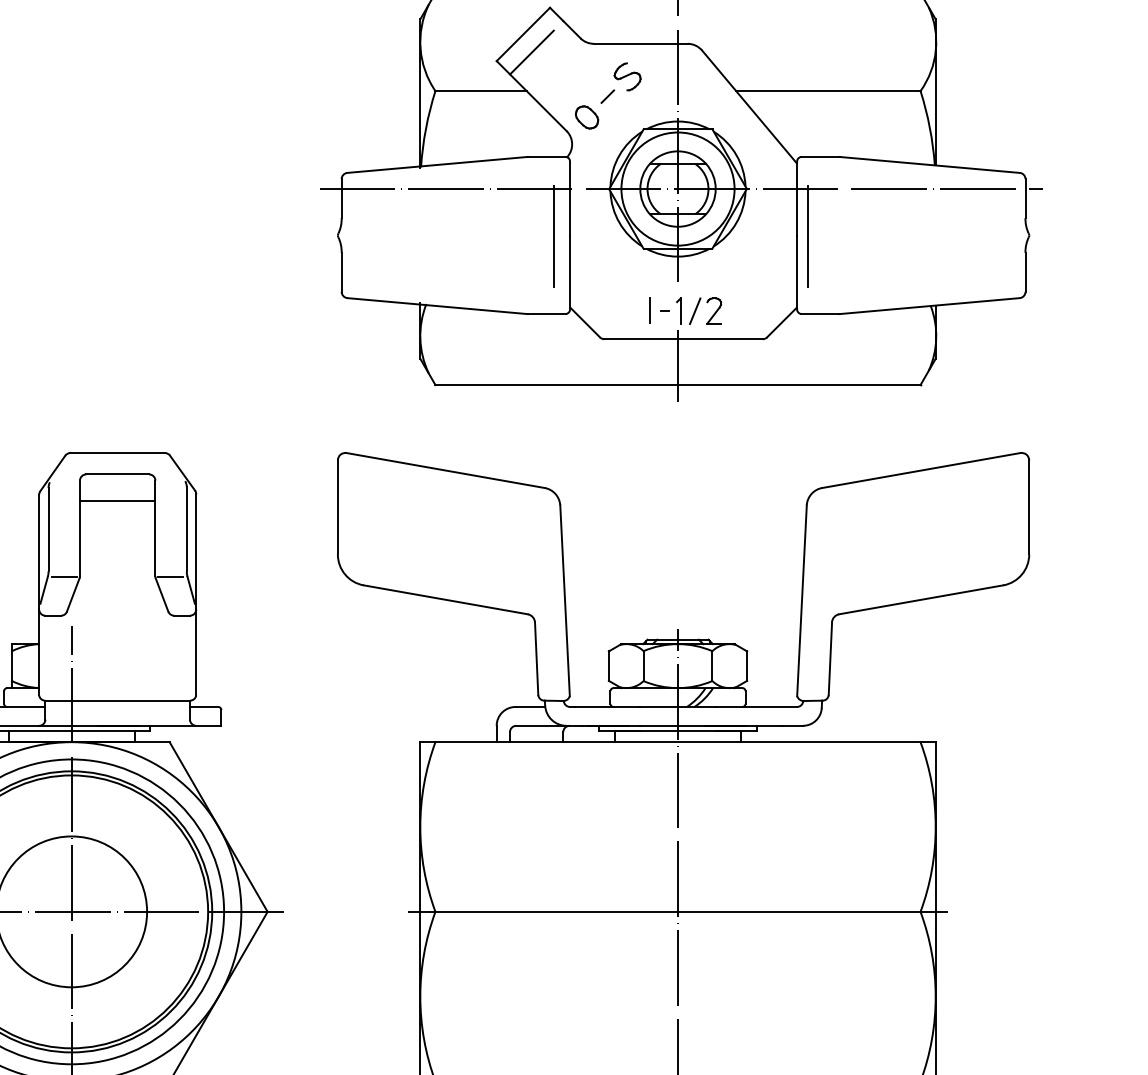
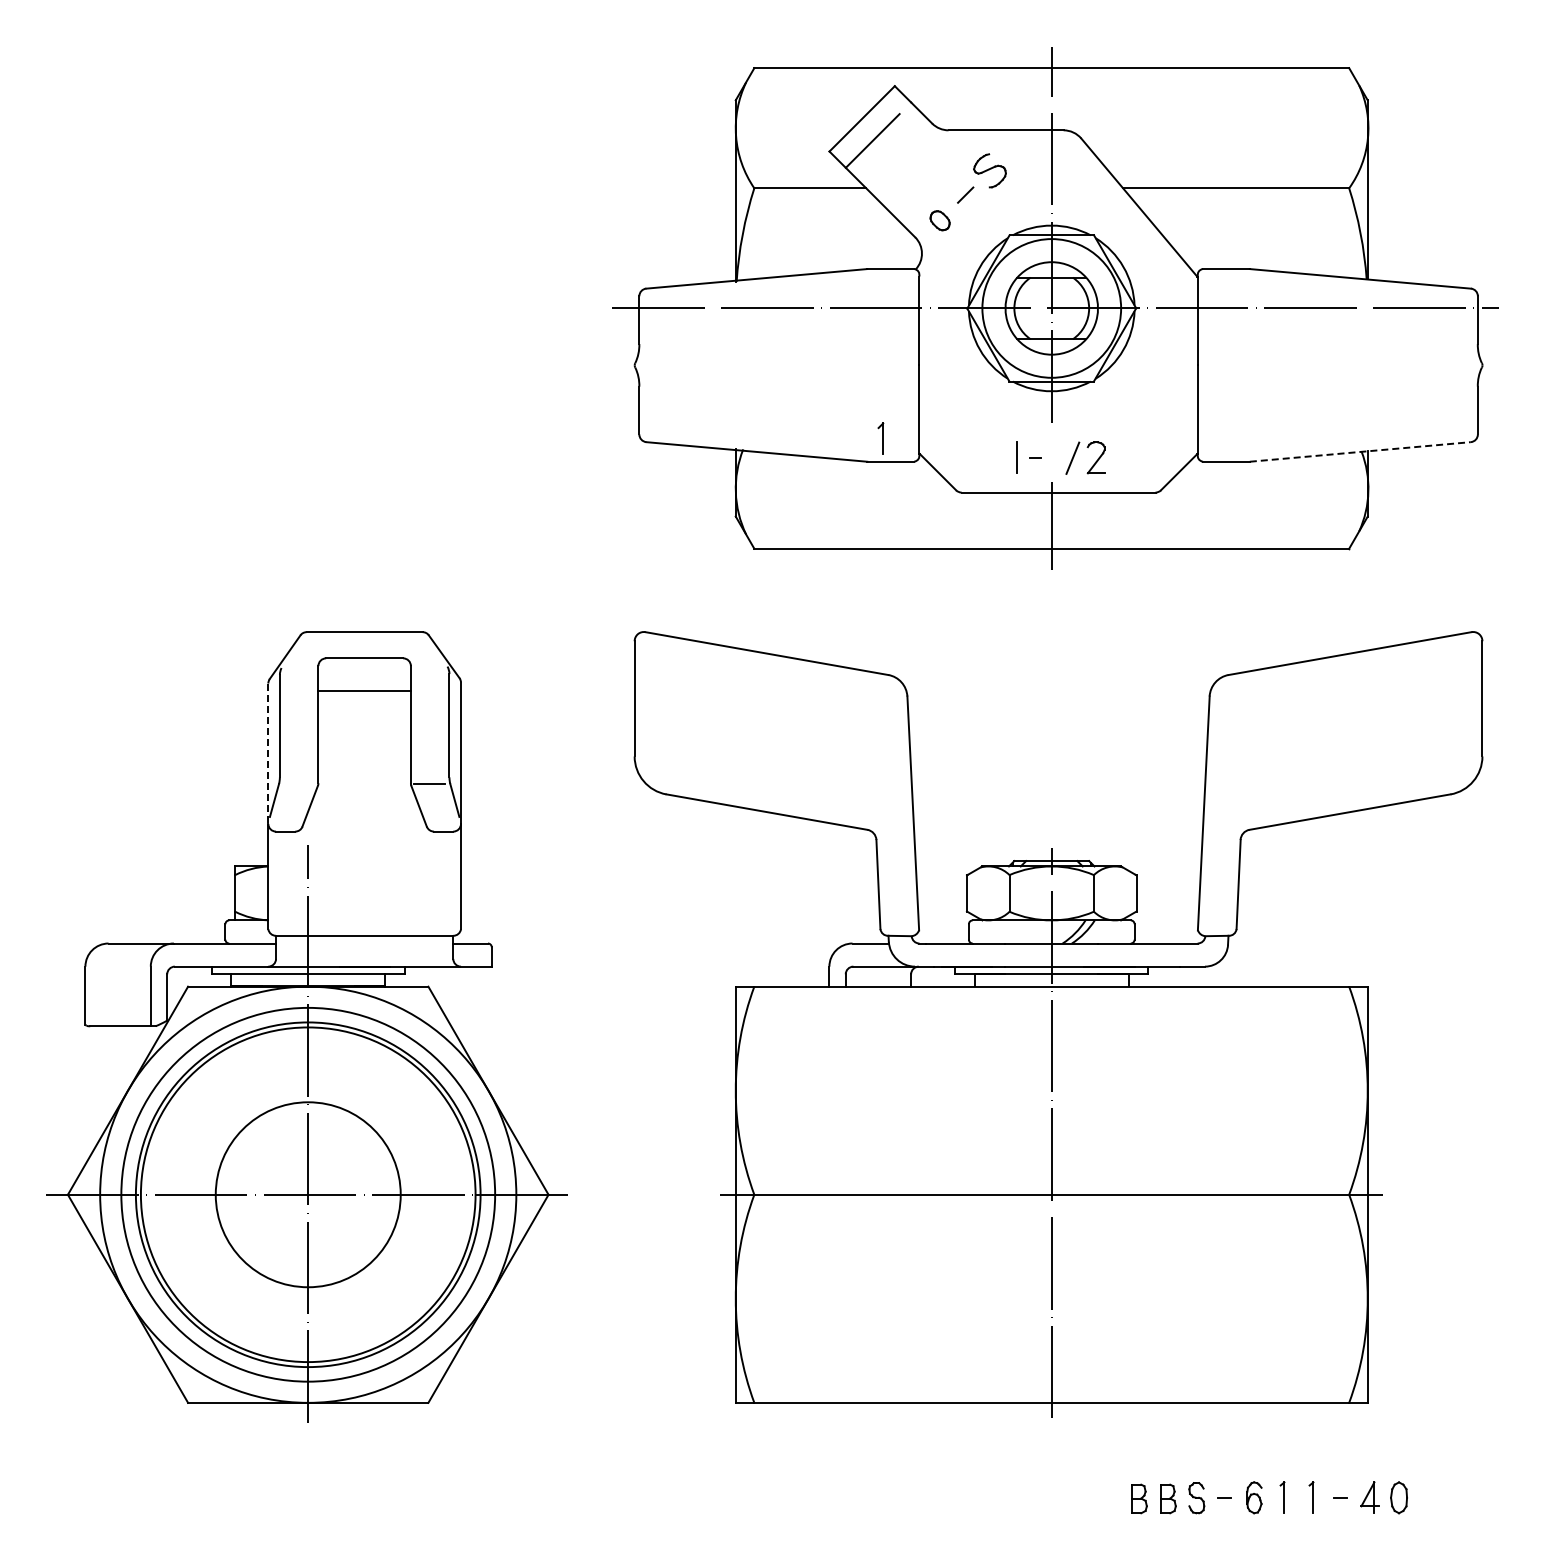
part: (586, 117) -> (939, 220), size x0.7
line: (553, 236) -> (899, 366), removed
line: (807, 236) -> (1210, 366), removed
line: (929, 305) -> (1360, 451), solid -> dashed
part: (678, 310) -> (880, 438), moved
line: (39, 552) -> (268, 754), solid -> dashed
line: (64, 576) -> (299, 783), removed

